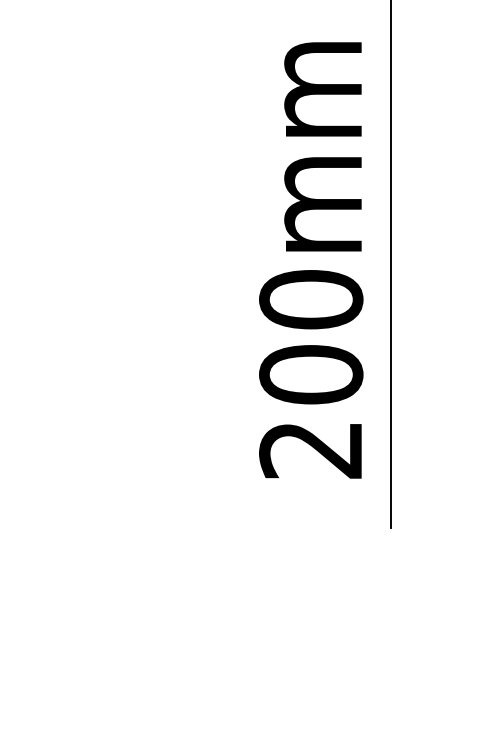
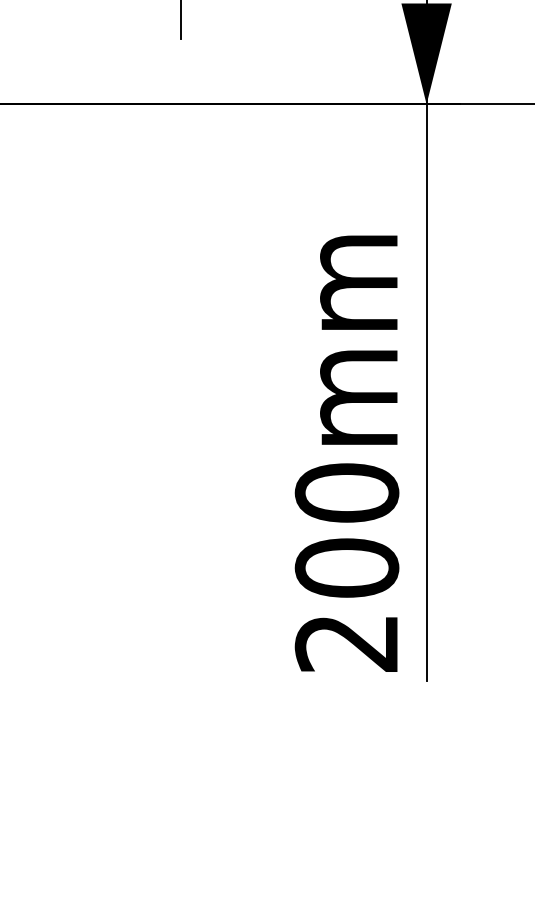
text: (310, 260) -> (346, 453), moved

